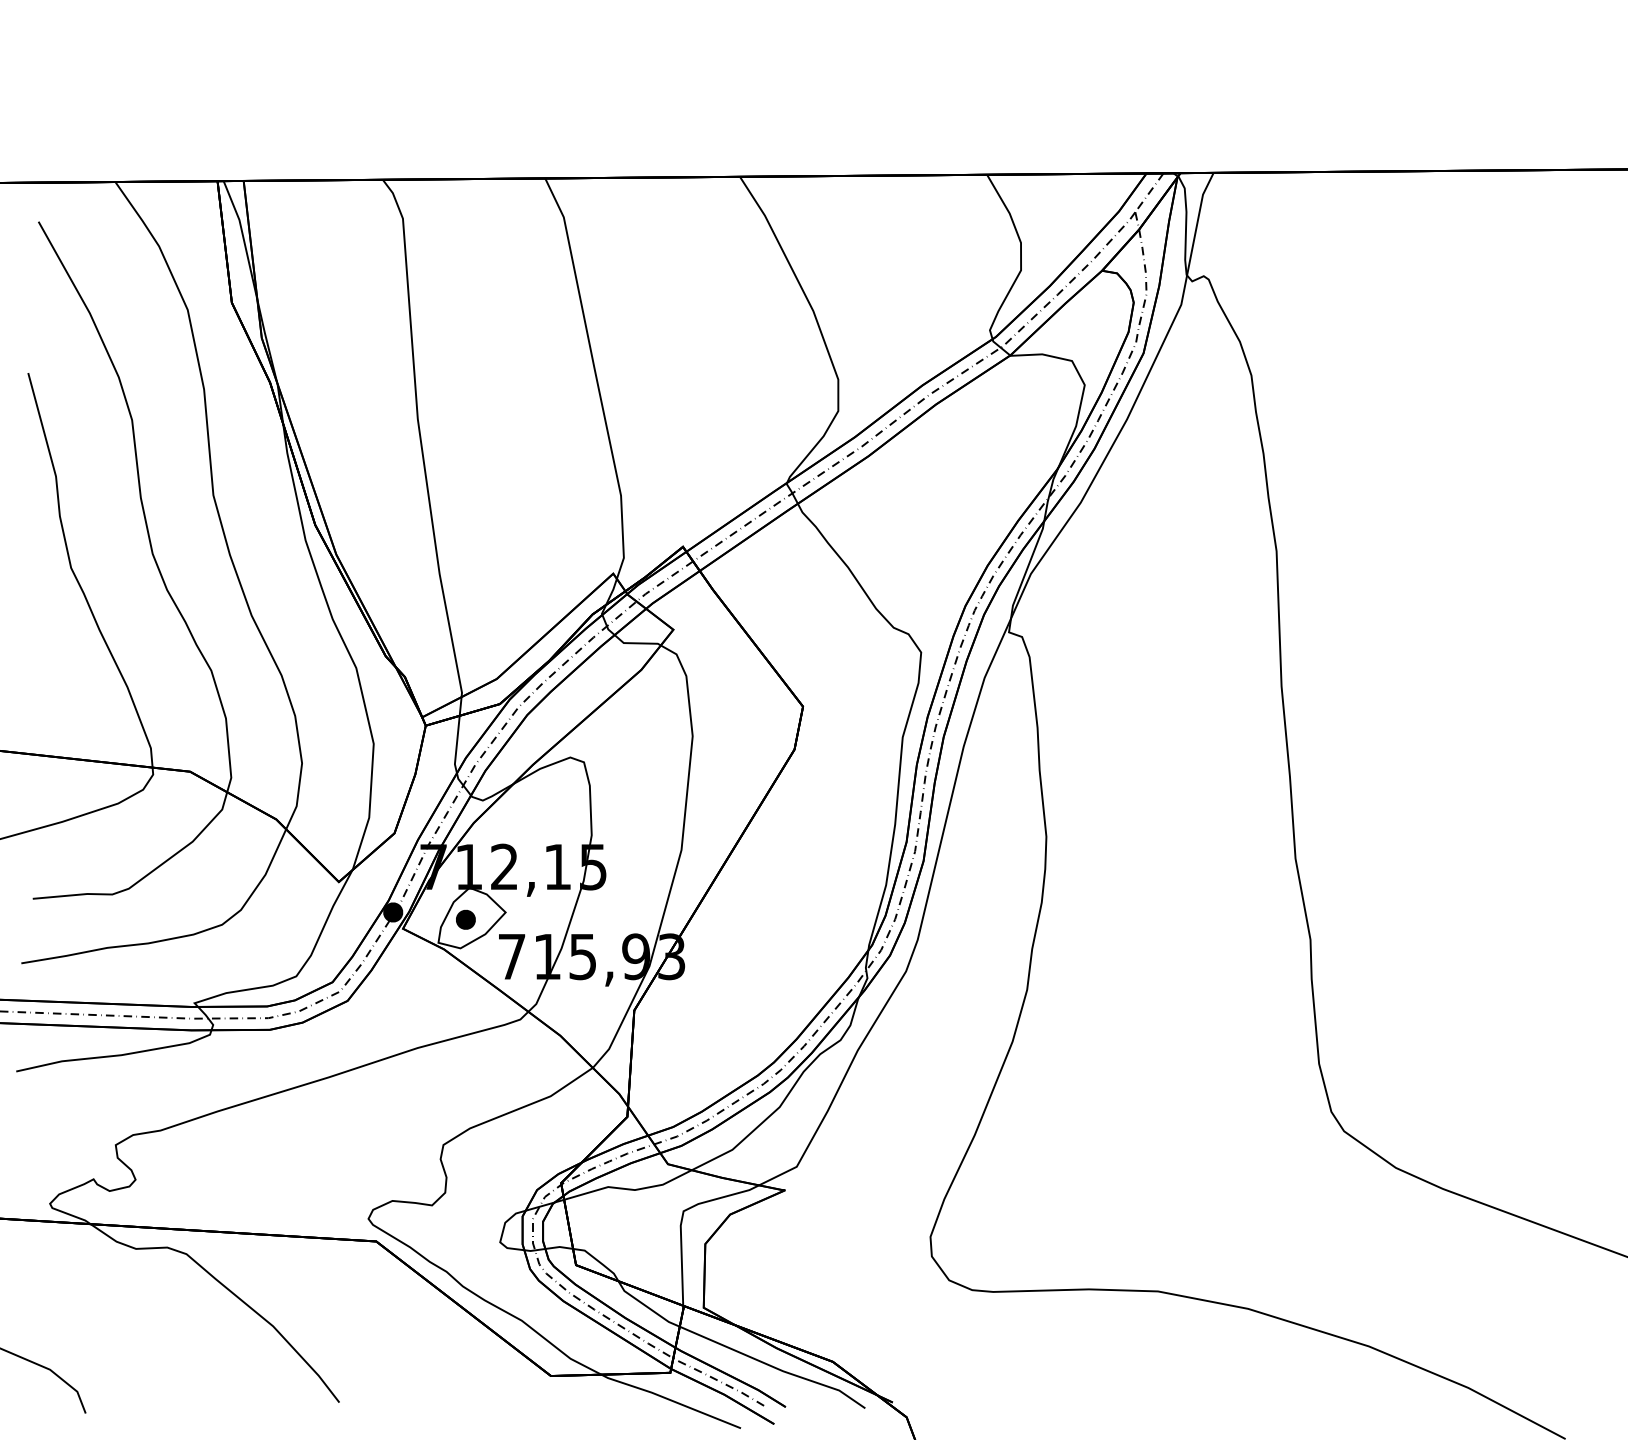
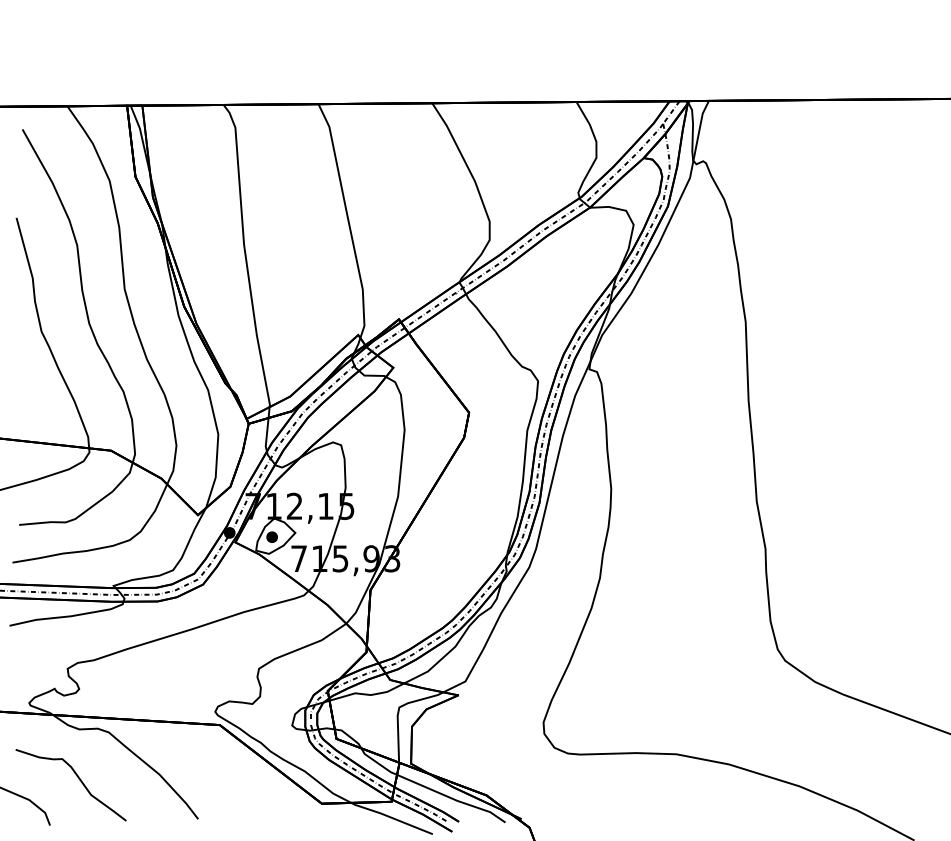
curve: (134, 1334) -> (78, 779), added

